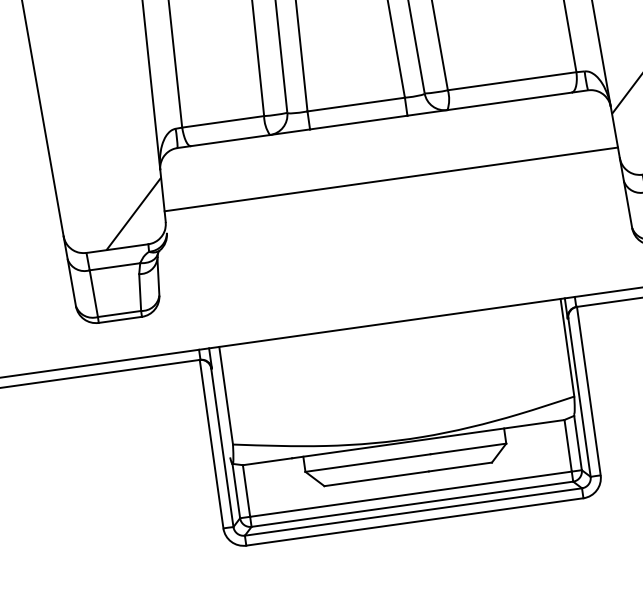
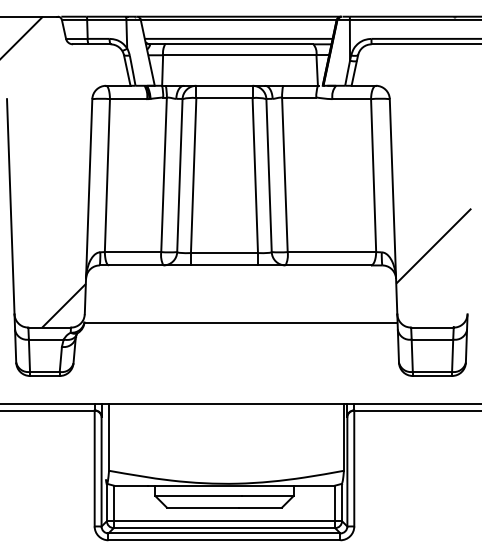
line: (391, 178) -> (241, 322), moved

